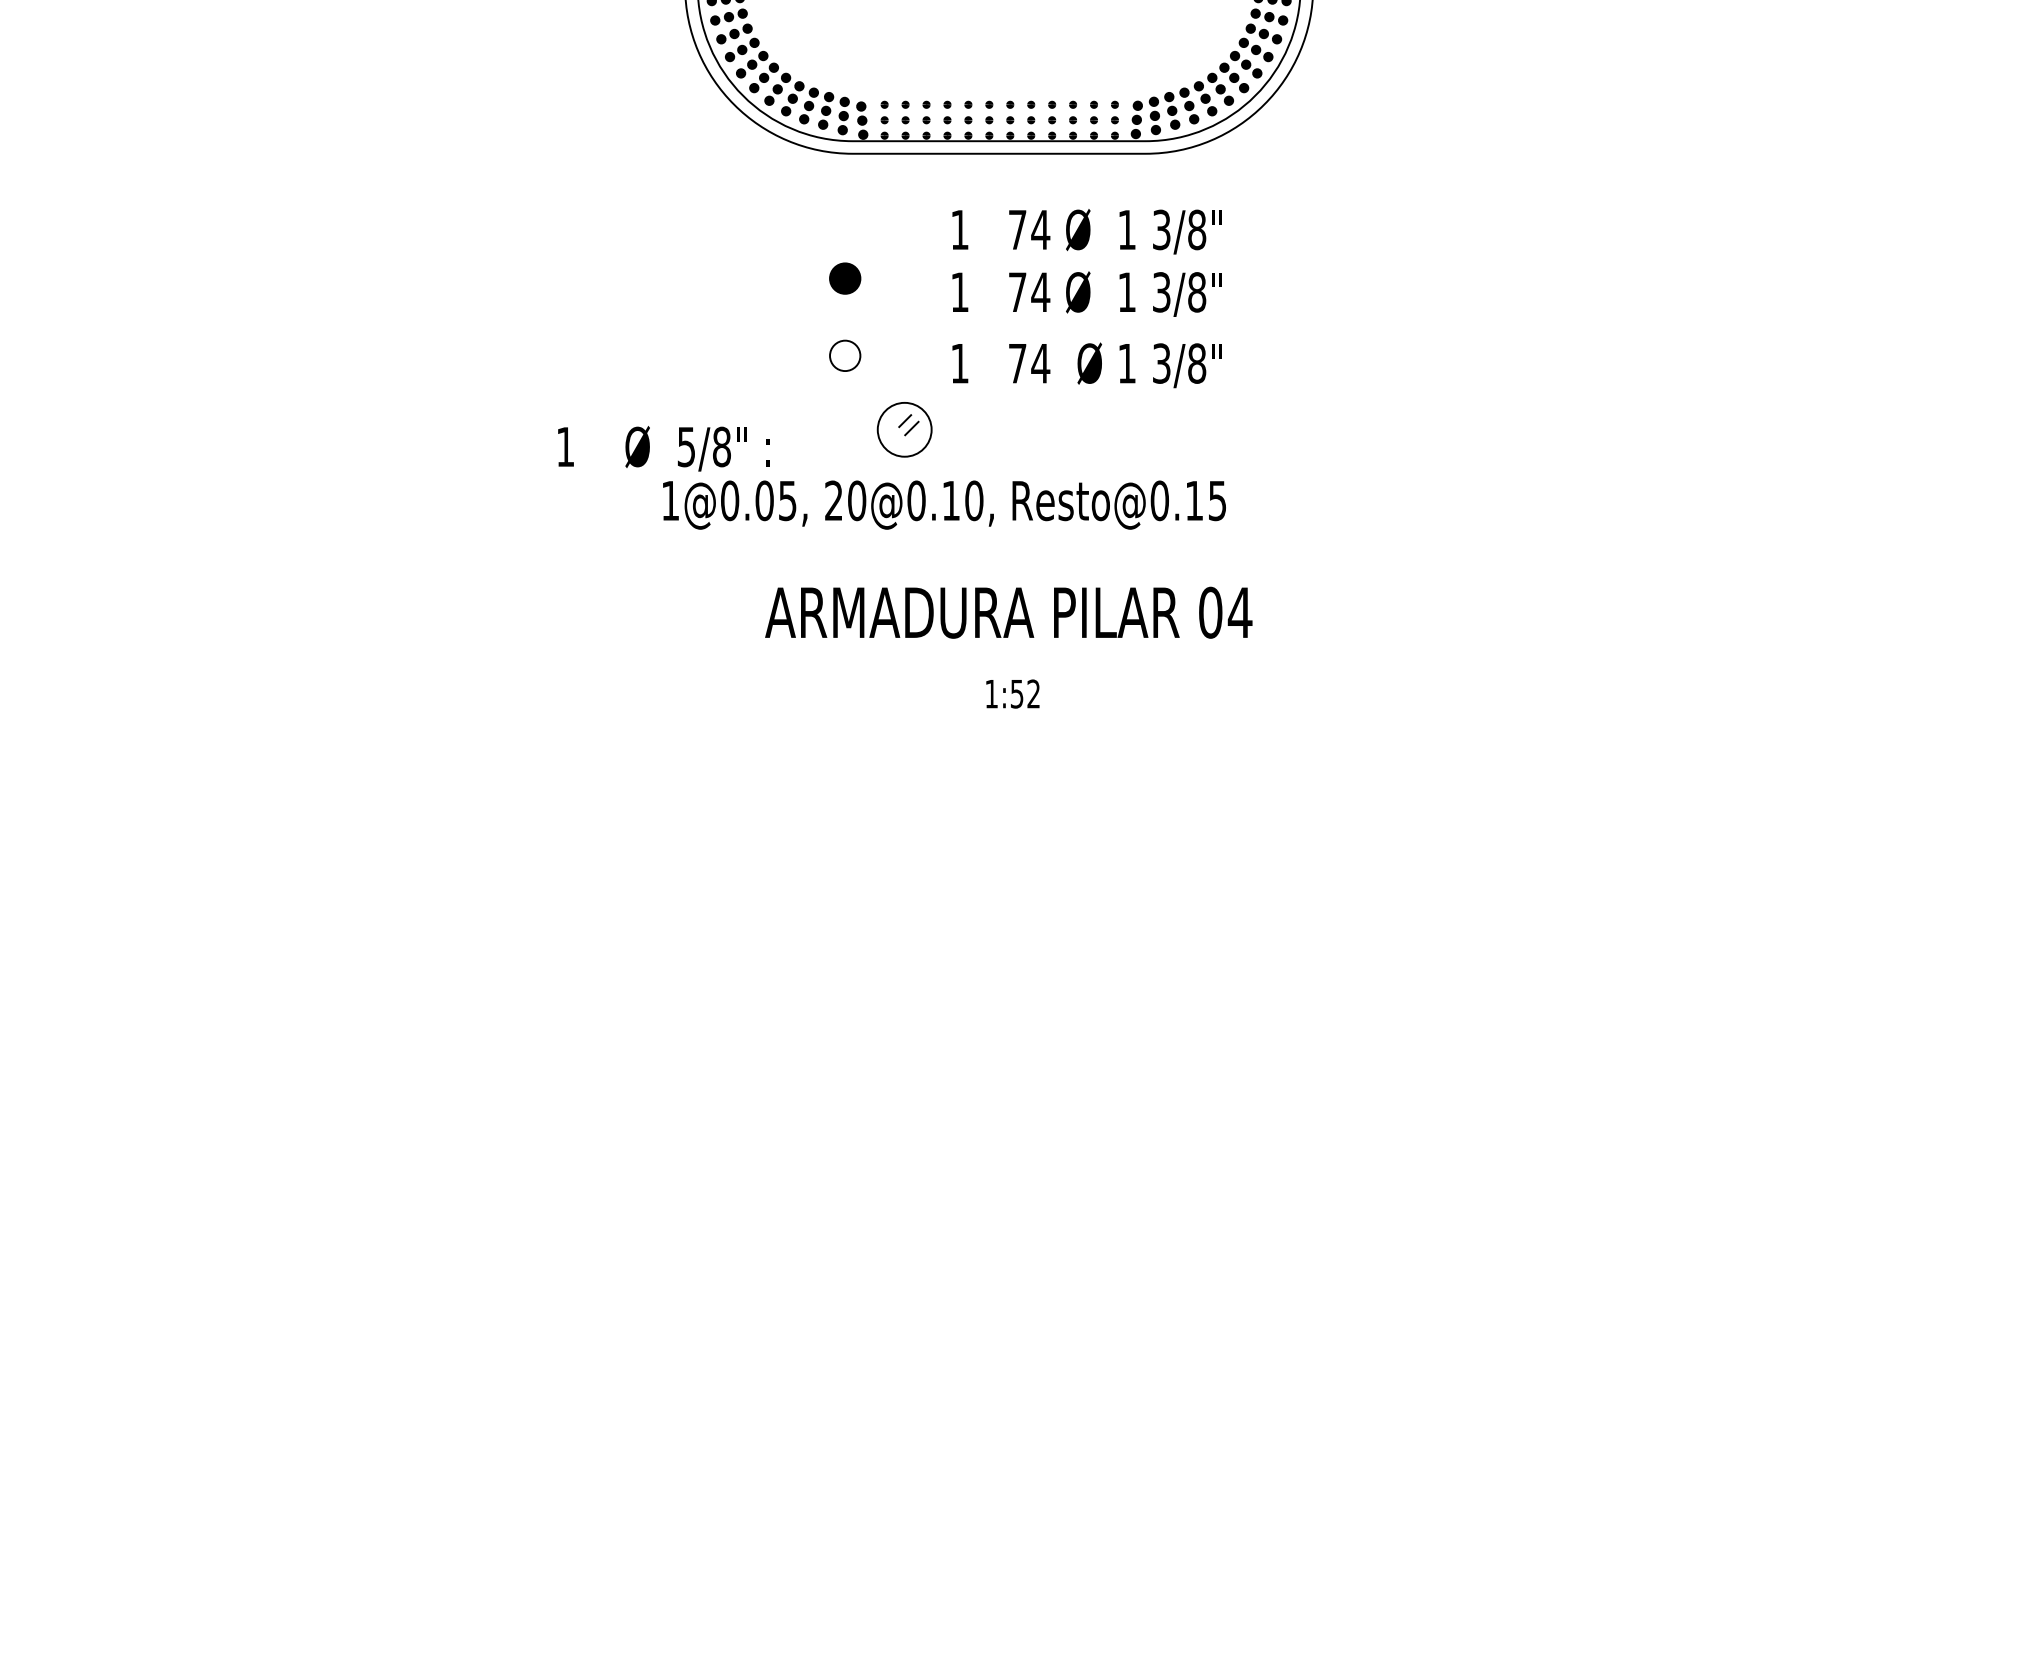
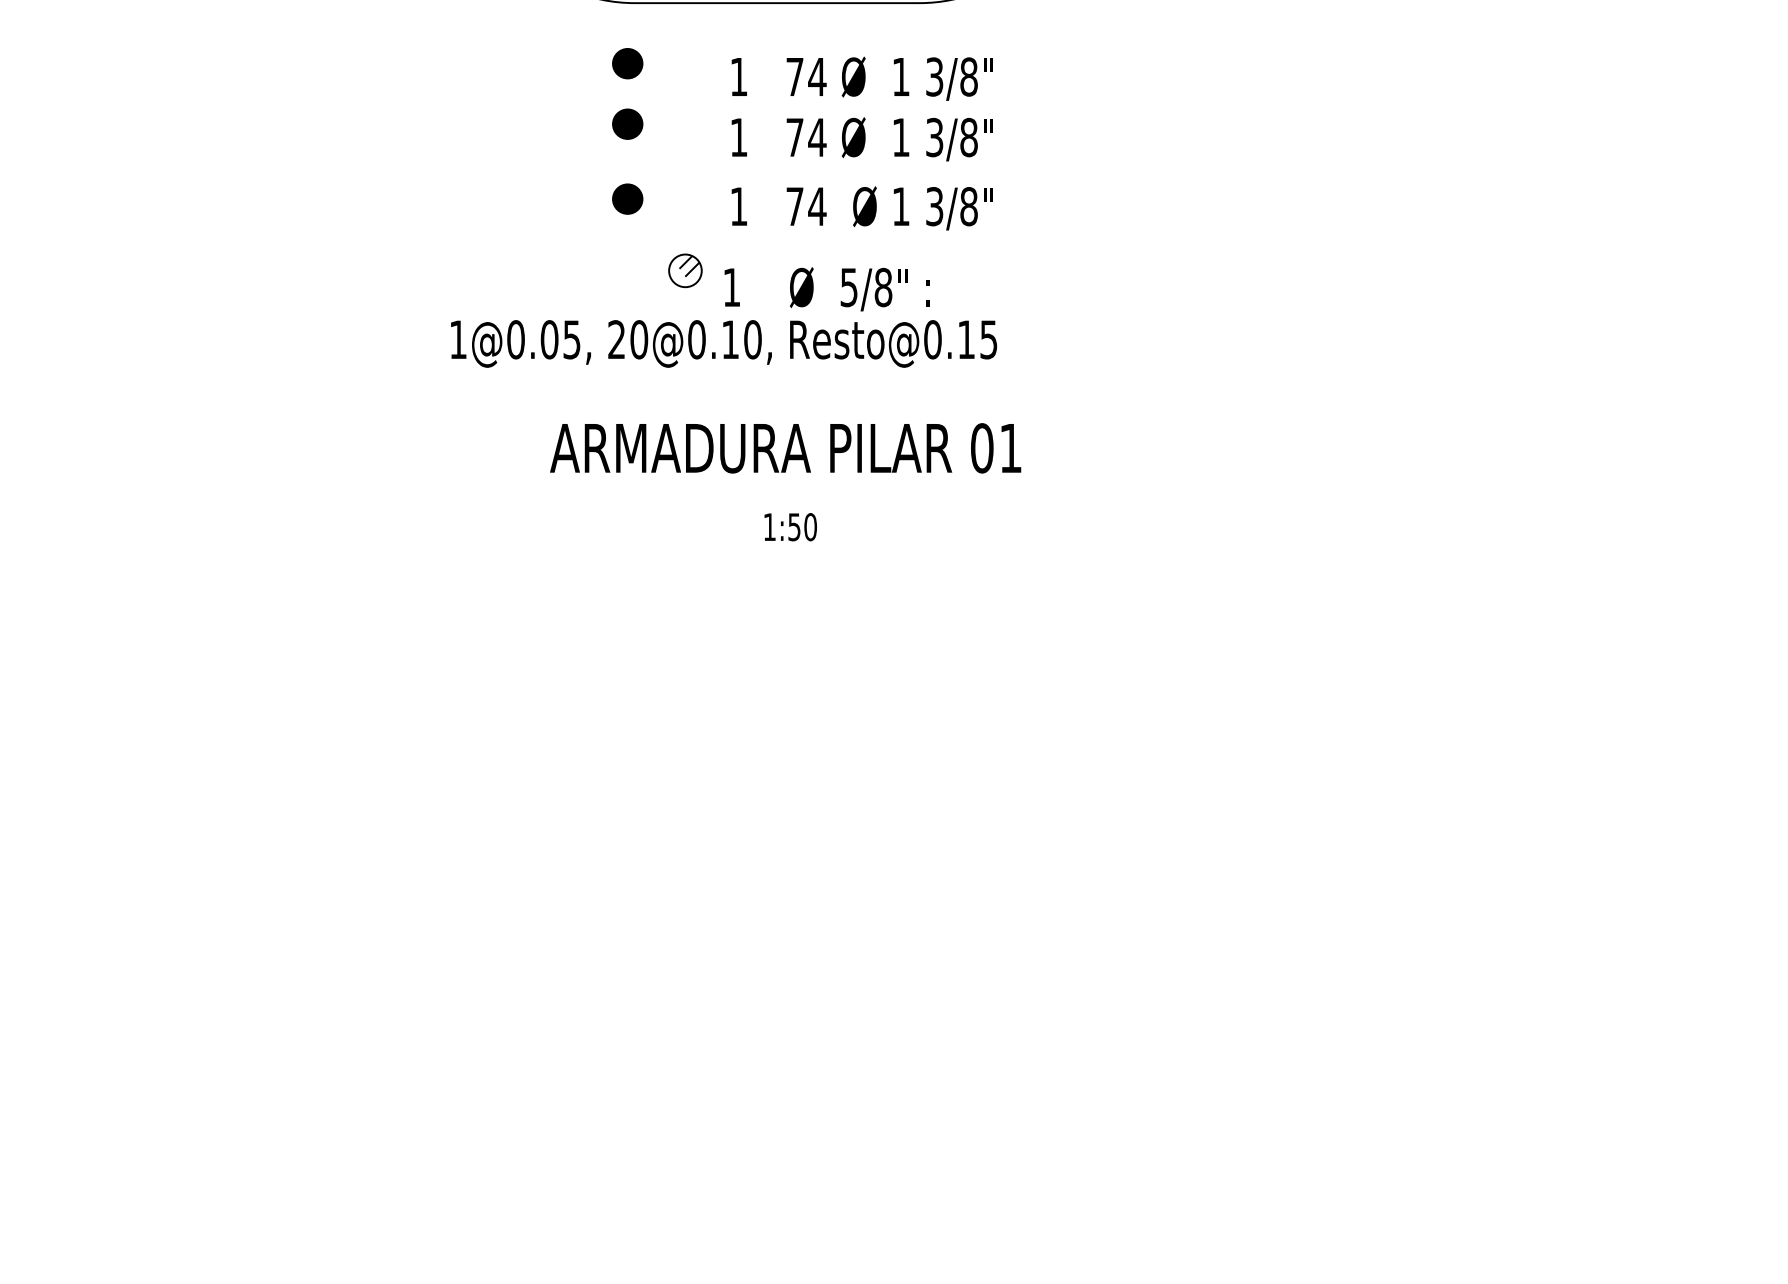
part: (845, 216) -> (628, 63), added
fill: (845, 355) -> (628, 198), added
circle: (904, 429) -> (685, 270), size x0.62
text: (663, 448) -> (826, 289), moved
text: (1239, 612) -> (1010, 448), 04 -> 01
text: (1033, 693) -> (810, 526), 1:52 -> 1:50

